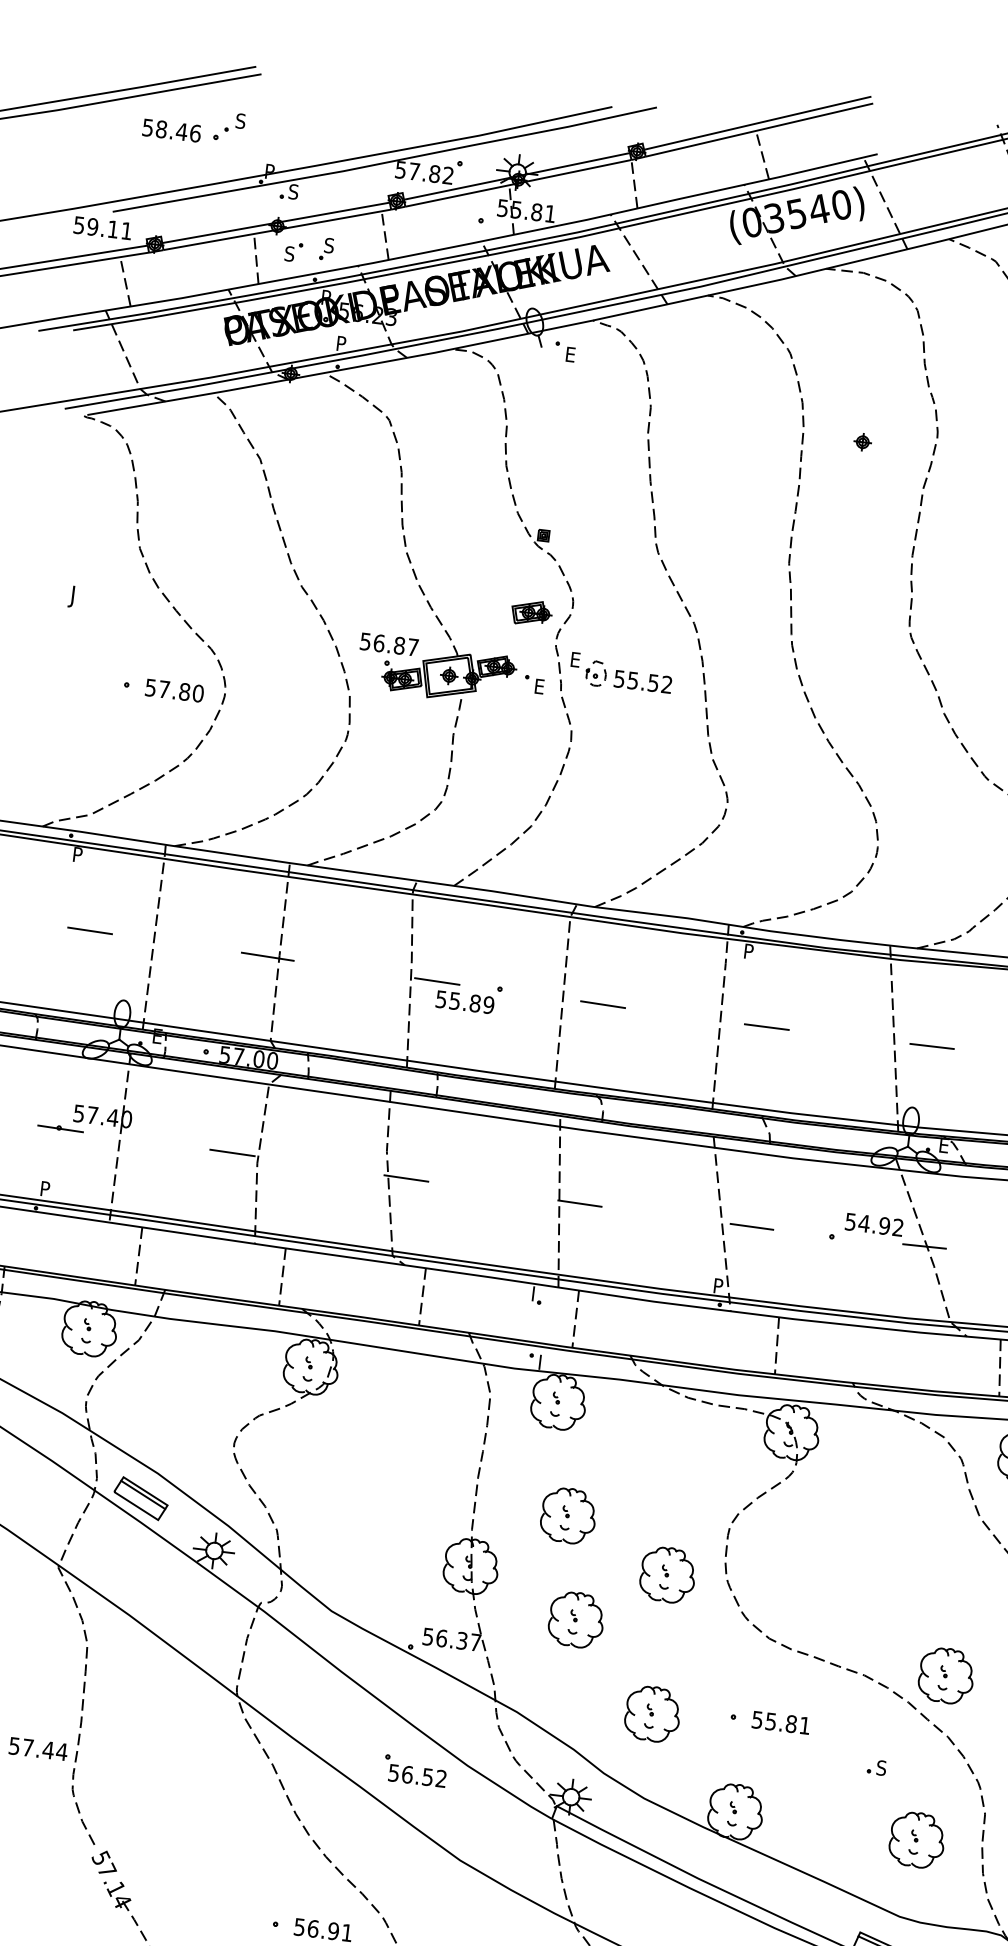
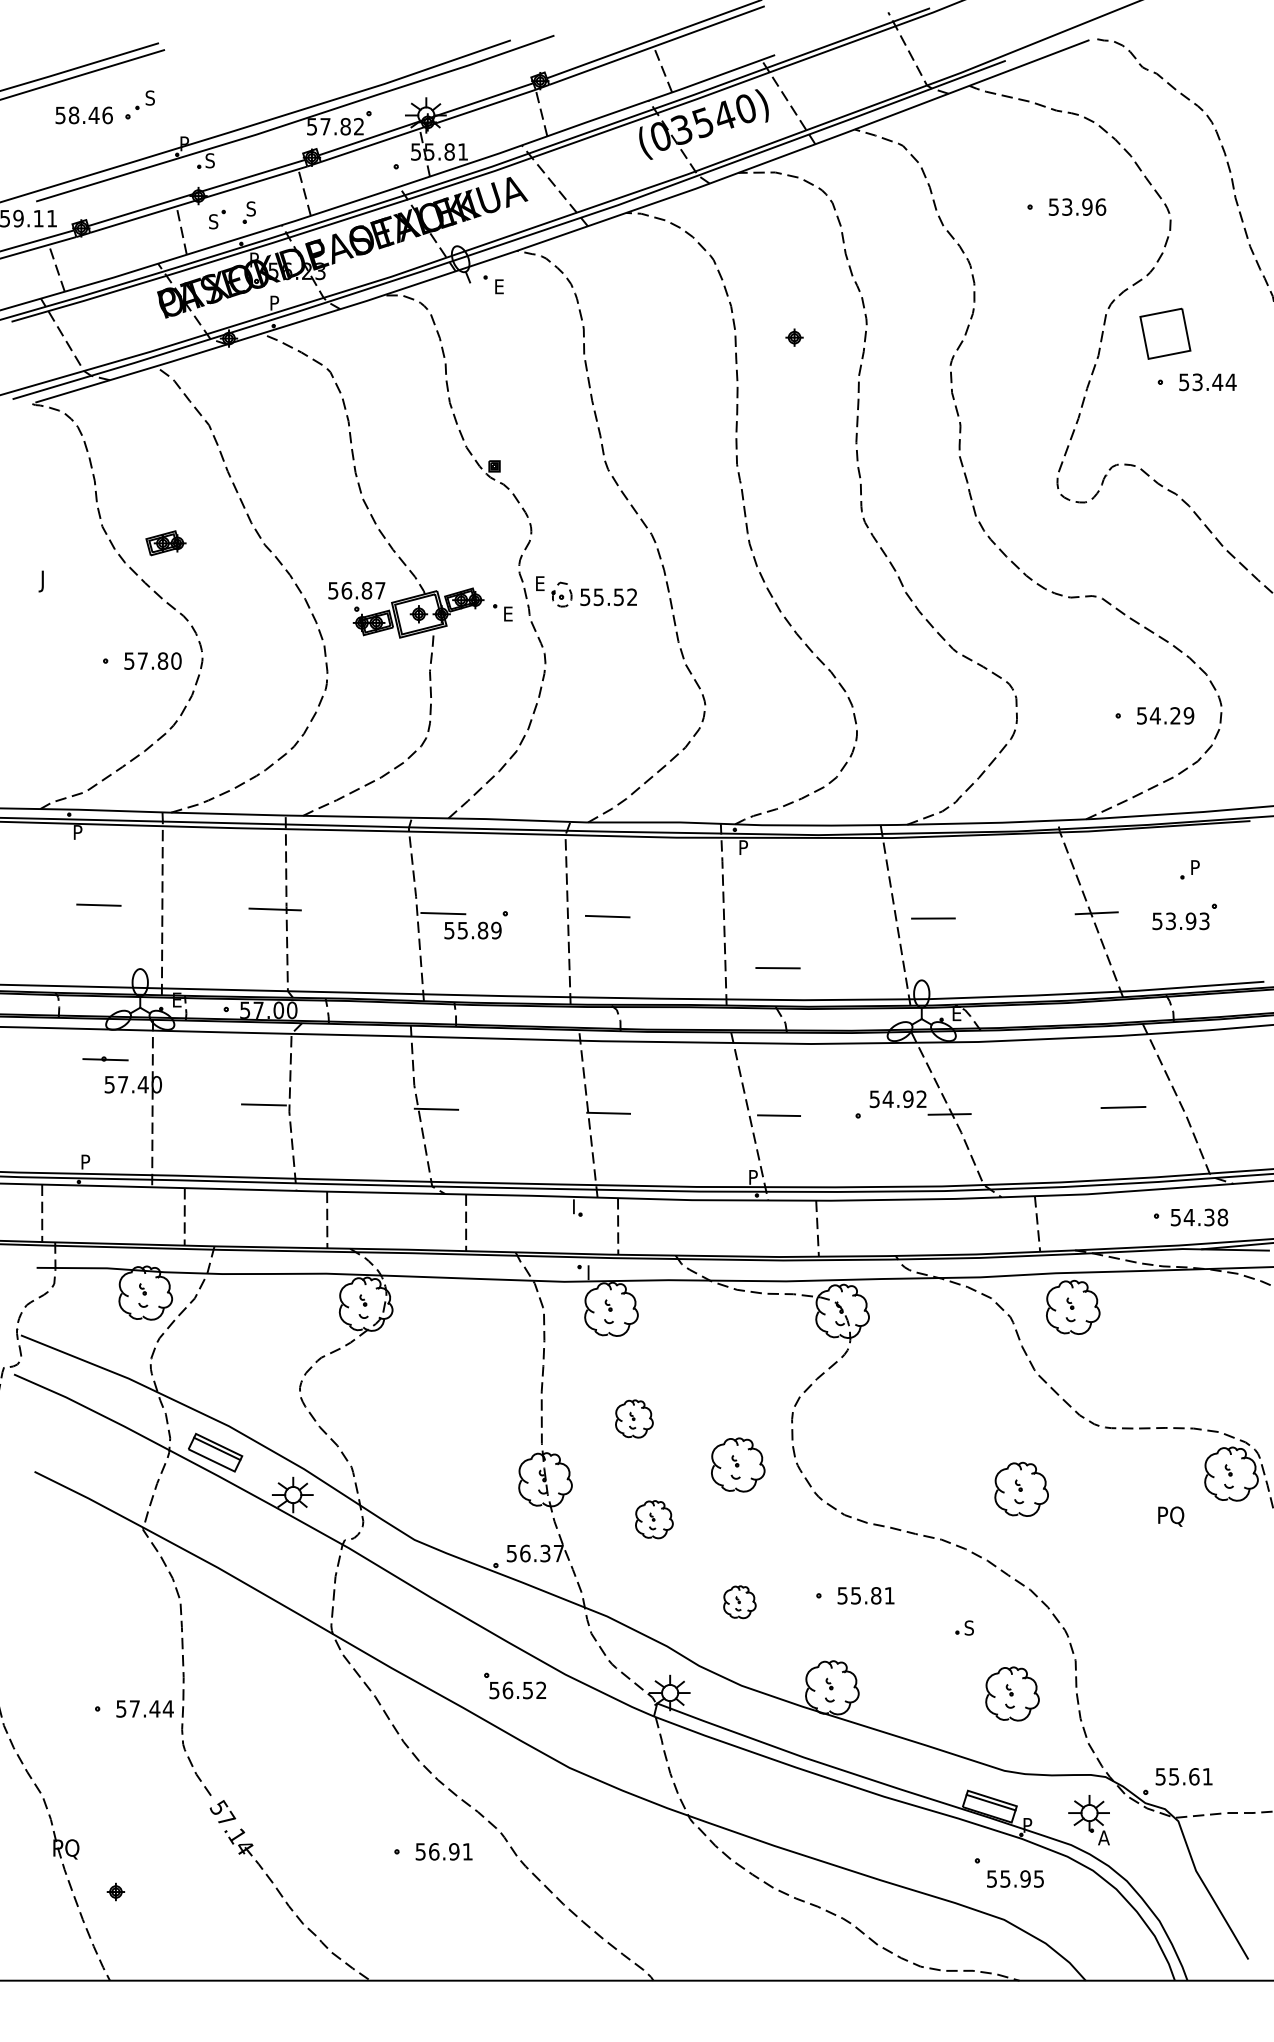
part: (531, 613) -> (165, 543), moved
line: (766, 1027) -> (777, 968), moved
part: (60, 1127) -> (105, 1058), moved
part: (568, 1515) -> (634, 1418), size x0.7
part: (576, 1619) -> (654, 1519), size x0.7
part: (946, 1674) -> (1021, 1488), moved
part: (652, 1713) -> (739, 1601), size x0.6

